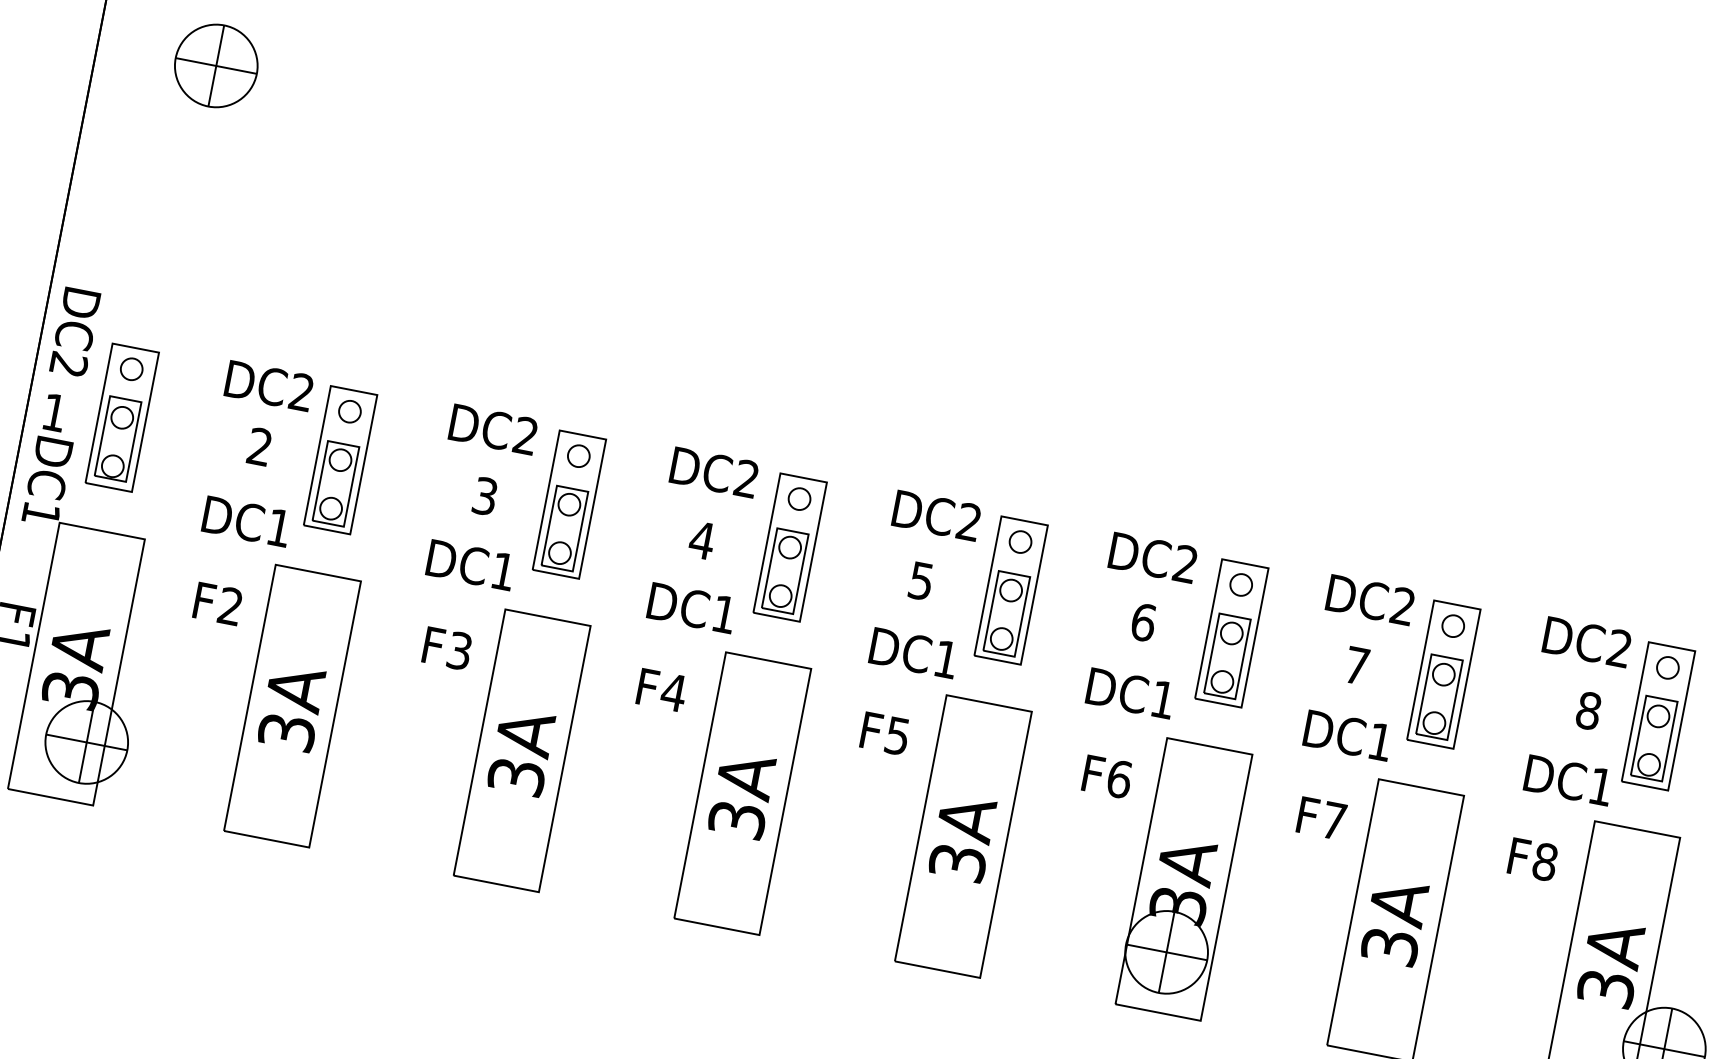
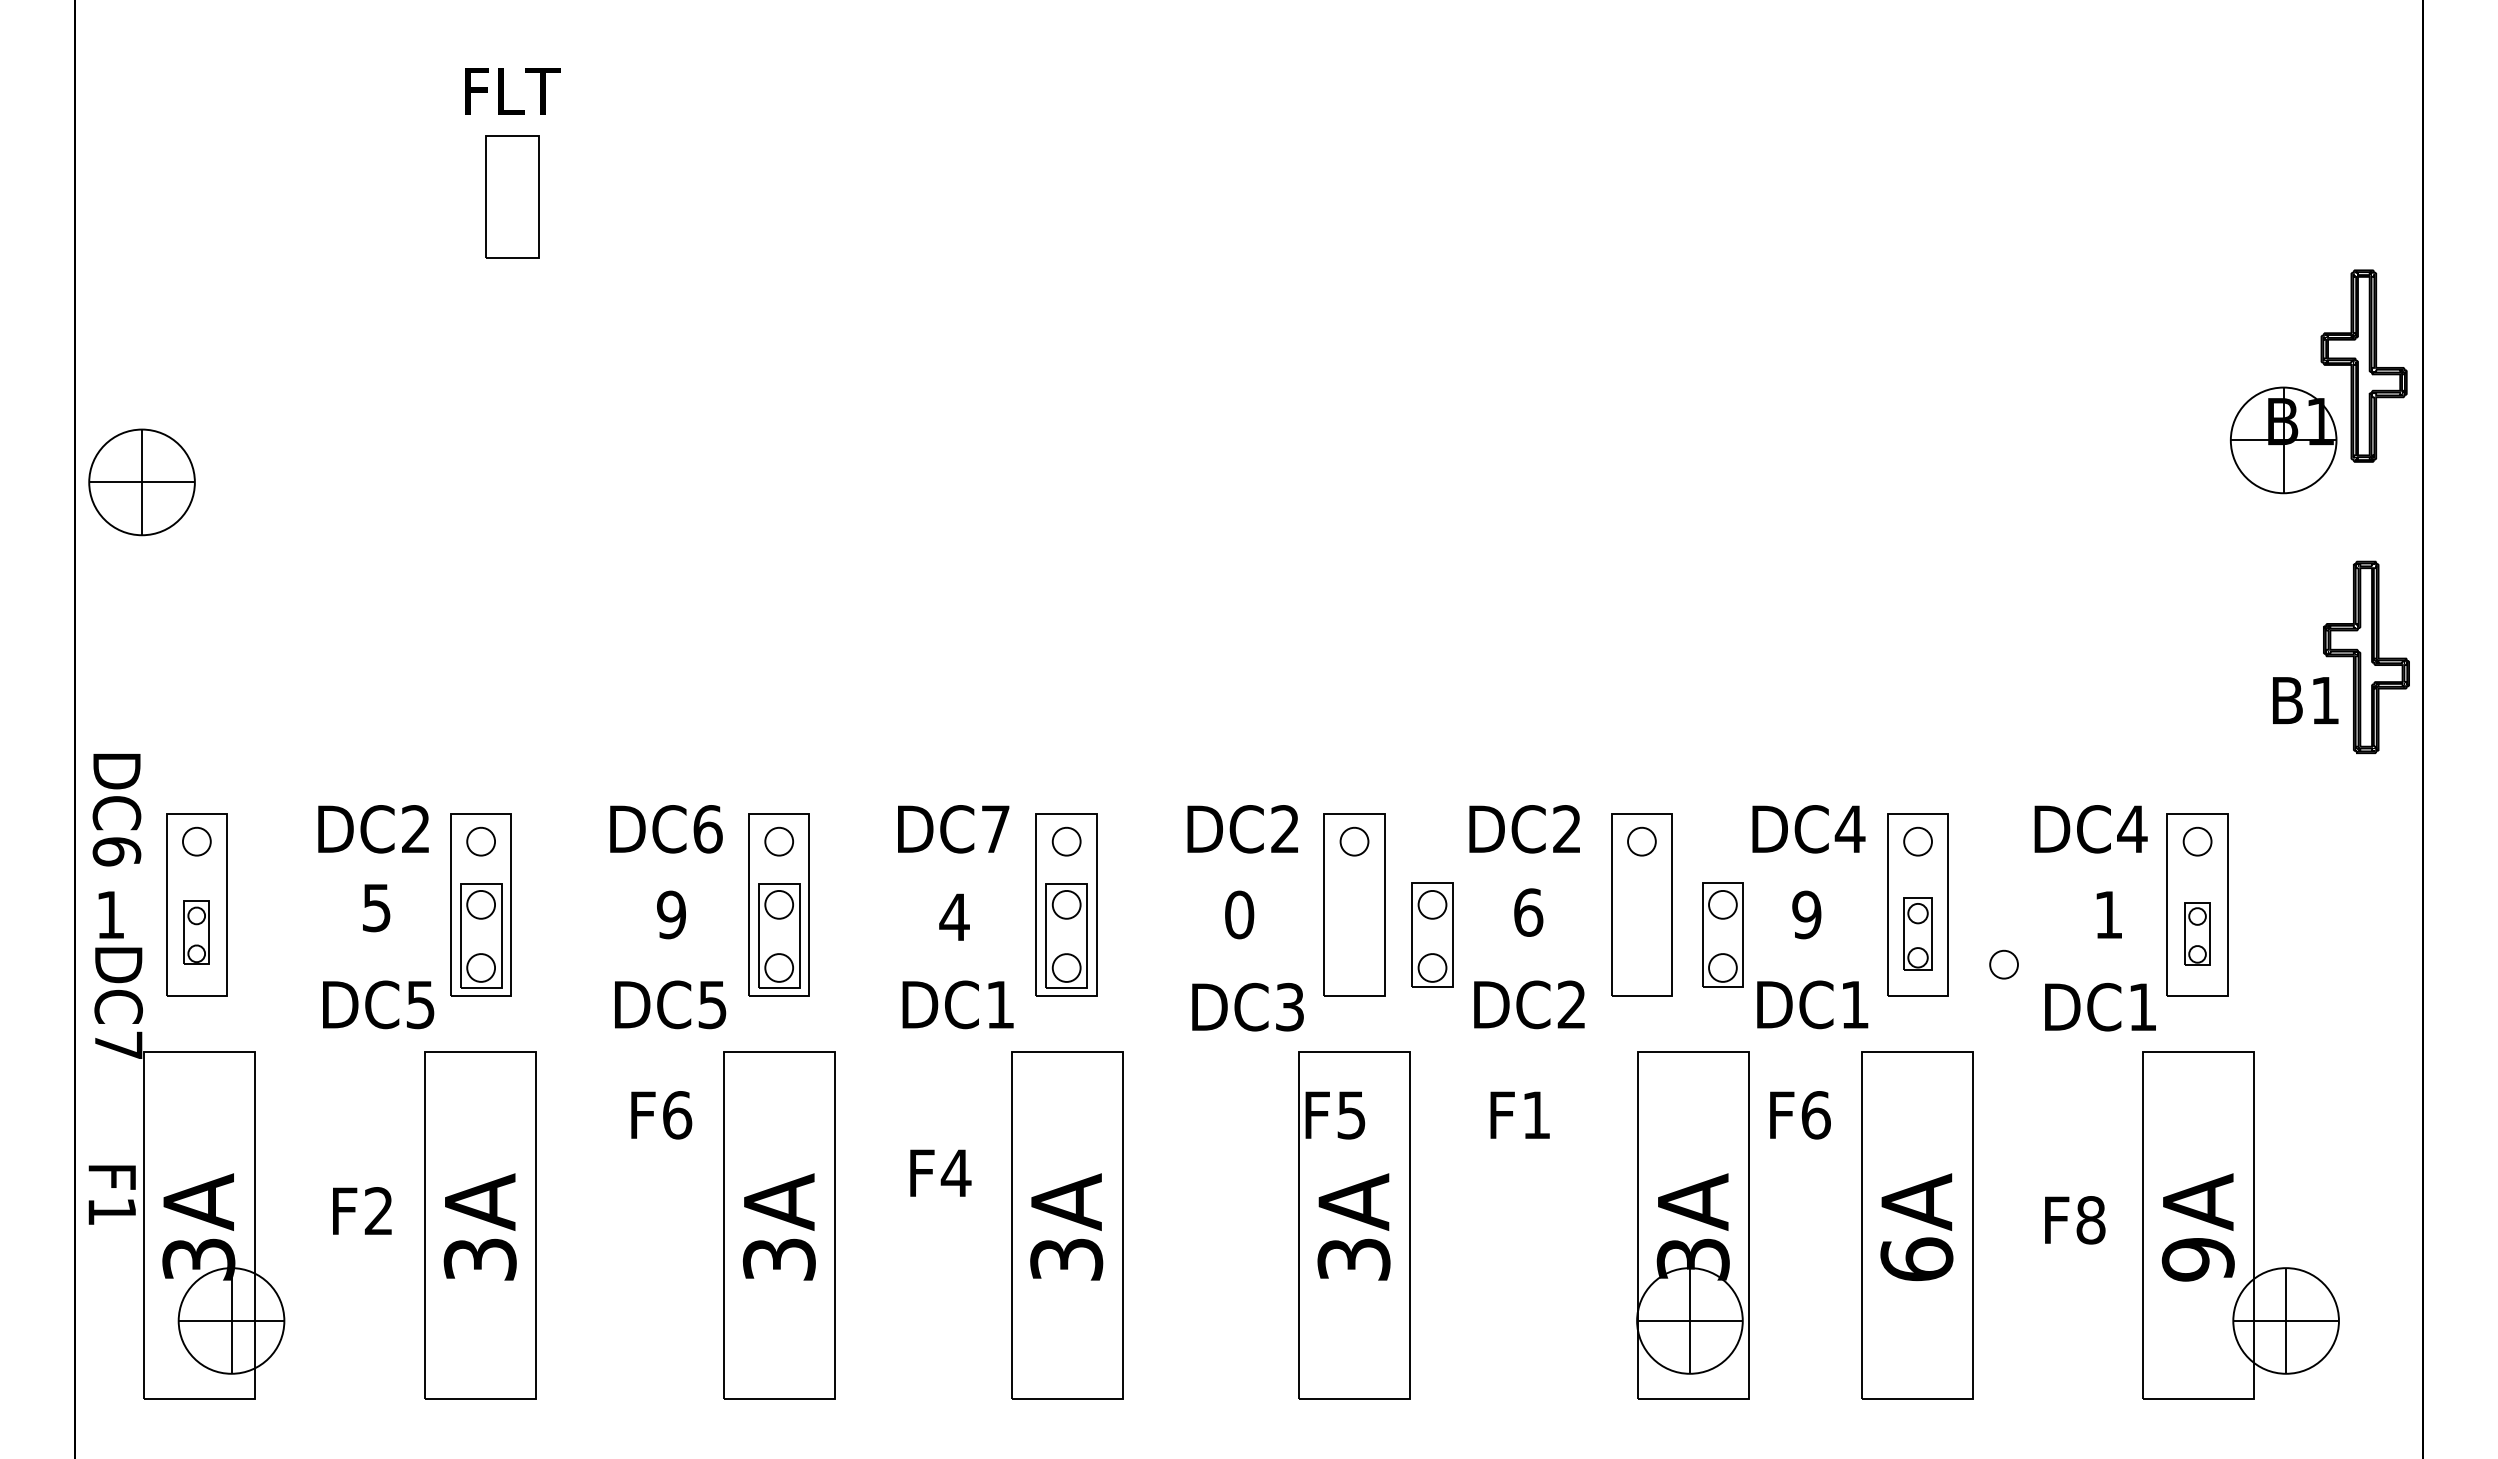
part: (215, 65) -> (141, 482), moved
text: (68, 364) -> (116, 851), DC2 -> DC6
text: (525, 436) -> (707, 829), DC2 -> DC6
part: (117, 438) -> (196, 932), size x0.6
text: (259, 446) -> (376, 907), 2 -> 5
text: (746, 478) -> (995, 828), DC2 -> DC7
text: (485, 496) -> (671, 914), 3 -> 9
text: (41, 513) -> (118, 1044), DC1 -> DC7
text: (278, 528) -> (420, 1005), DC1 -> DC5
text: (503, 572) -> (712, 1005), DC1 -> DC5
text: (921, 580) -> (1239, 914), 5 -> 0
text: (218, 603) -> (362, 1210), moved
text: (1402, 605) -> (1849, 828), DC2 -> DC4
part: (1006, 613) -> (1432, 934), moved
text: (1619, 648) -> (2132, 828), DC2 -> DC4
text: (459, 651) -> (677, 1115), F3 -> F6
part: (1227, 656) -> (1722, 934), moved
text: (946, 658) -> (1289, 1006), DC1 -> DC3
text: (1356, 665) -> (1806, 914), 7 -> 9
text: (661, 689) -> (940, 1172), moved
part: (1439, 696) -> (1917, 933), size x0.7
text: (1162, 699) -> (1571, 1004), DC1 -> DC2
text: (1588, 710) -> (2108, 914), 8 -> 1
text: (885, 733) -> (1335, 1115), moved
part: (1500, 733) -> (2003, 964), added
part: (1654, 738) -> (2197, 933), size x0.6
text: (1119, 779) -> (1536, 1115), F6 -> F1
text: (1333, 821) -> (1815, 1115), F7 -> F6
text: (1533, 859) -> (2075, 1220), moved
part: (1182, 879) -> (1692, 1225), moved
text: (1389, 946) -> (1916, 1259), 3A -> 6A
text: (1606, 988) -> (2198, 1259), 3A -> 9A

